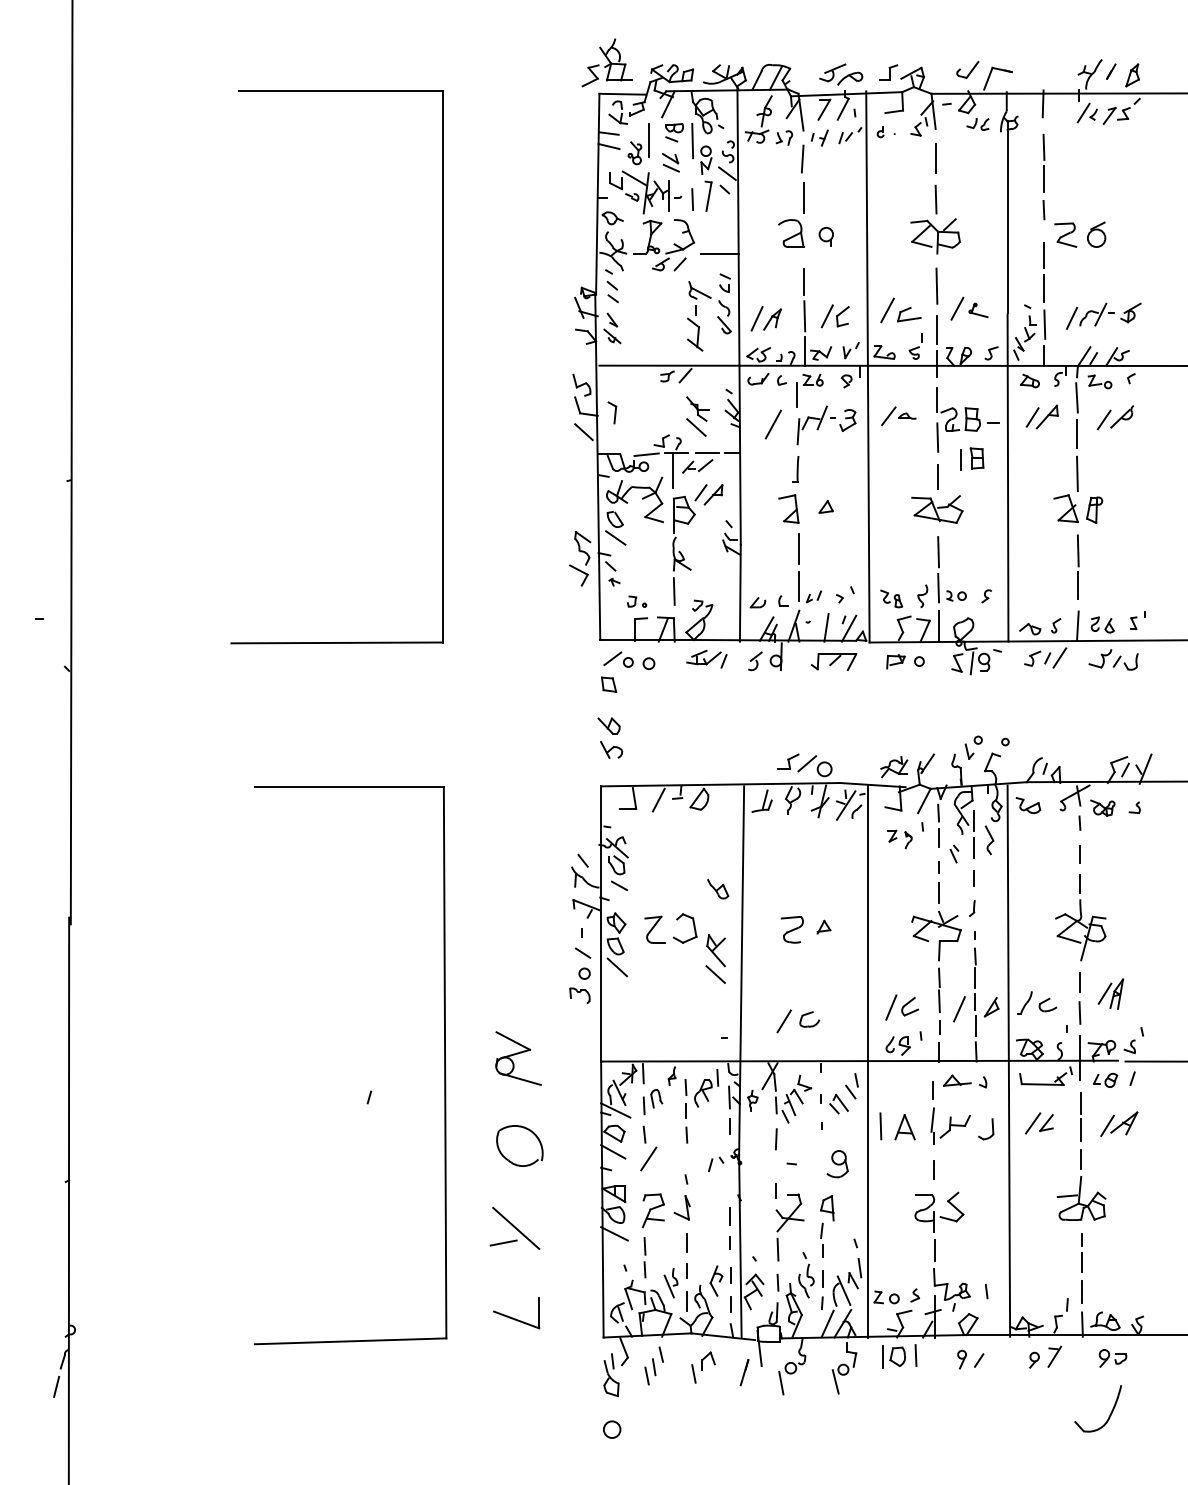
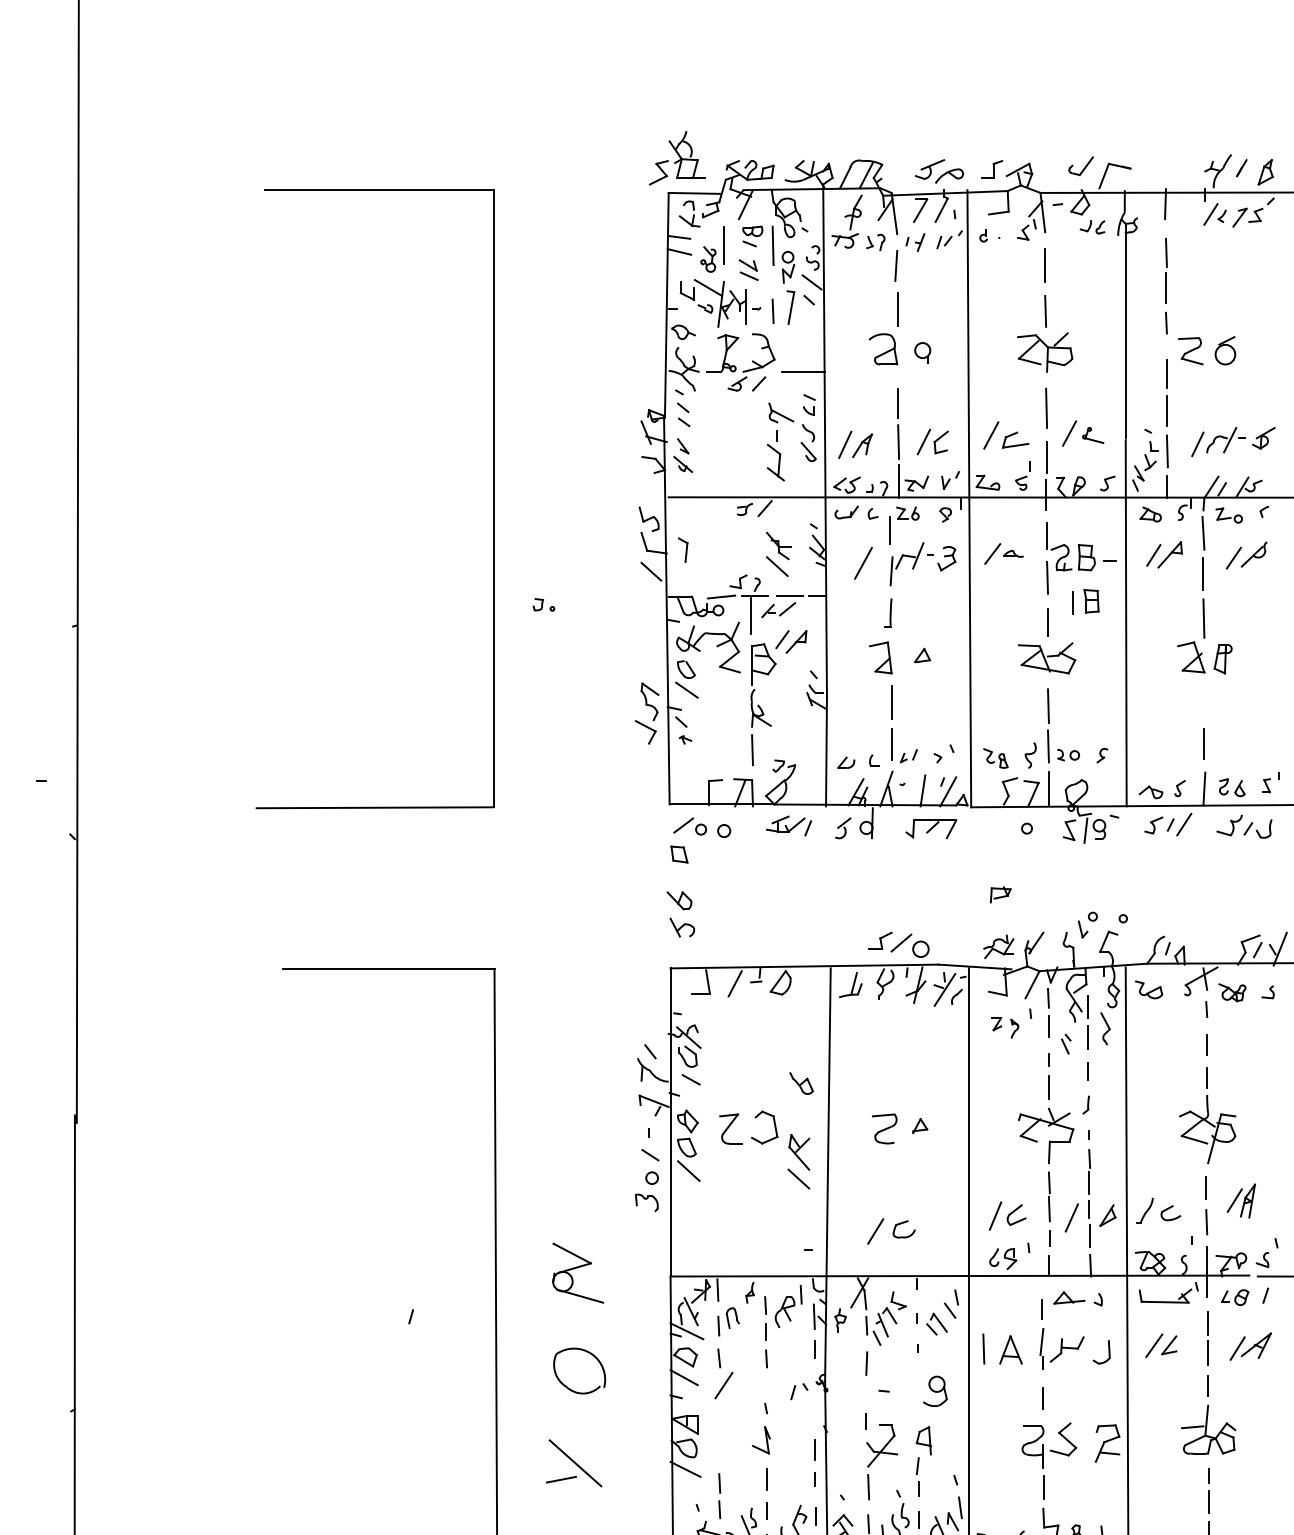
line: (1077, 550) -> (1203, 704), removed
part: (636, 601) -> (543, 604), moved
part: (895, 661) -> (1000, 894), moved
part: (652, 1210) -> (1106, 1443), moved

